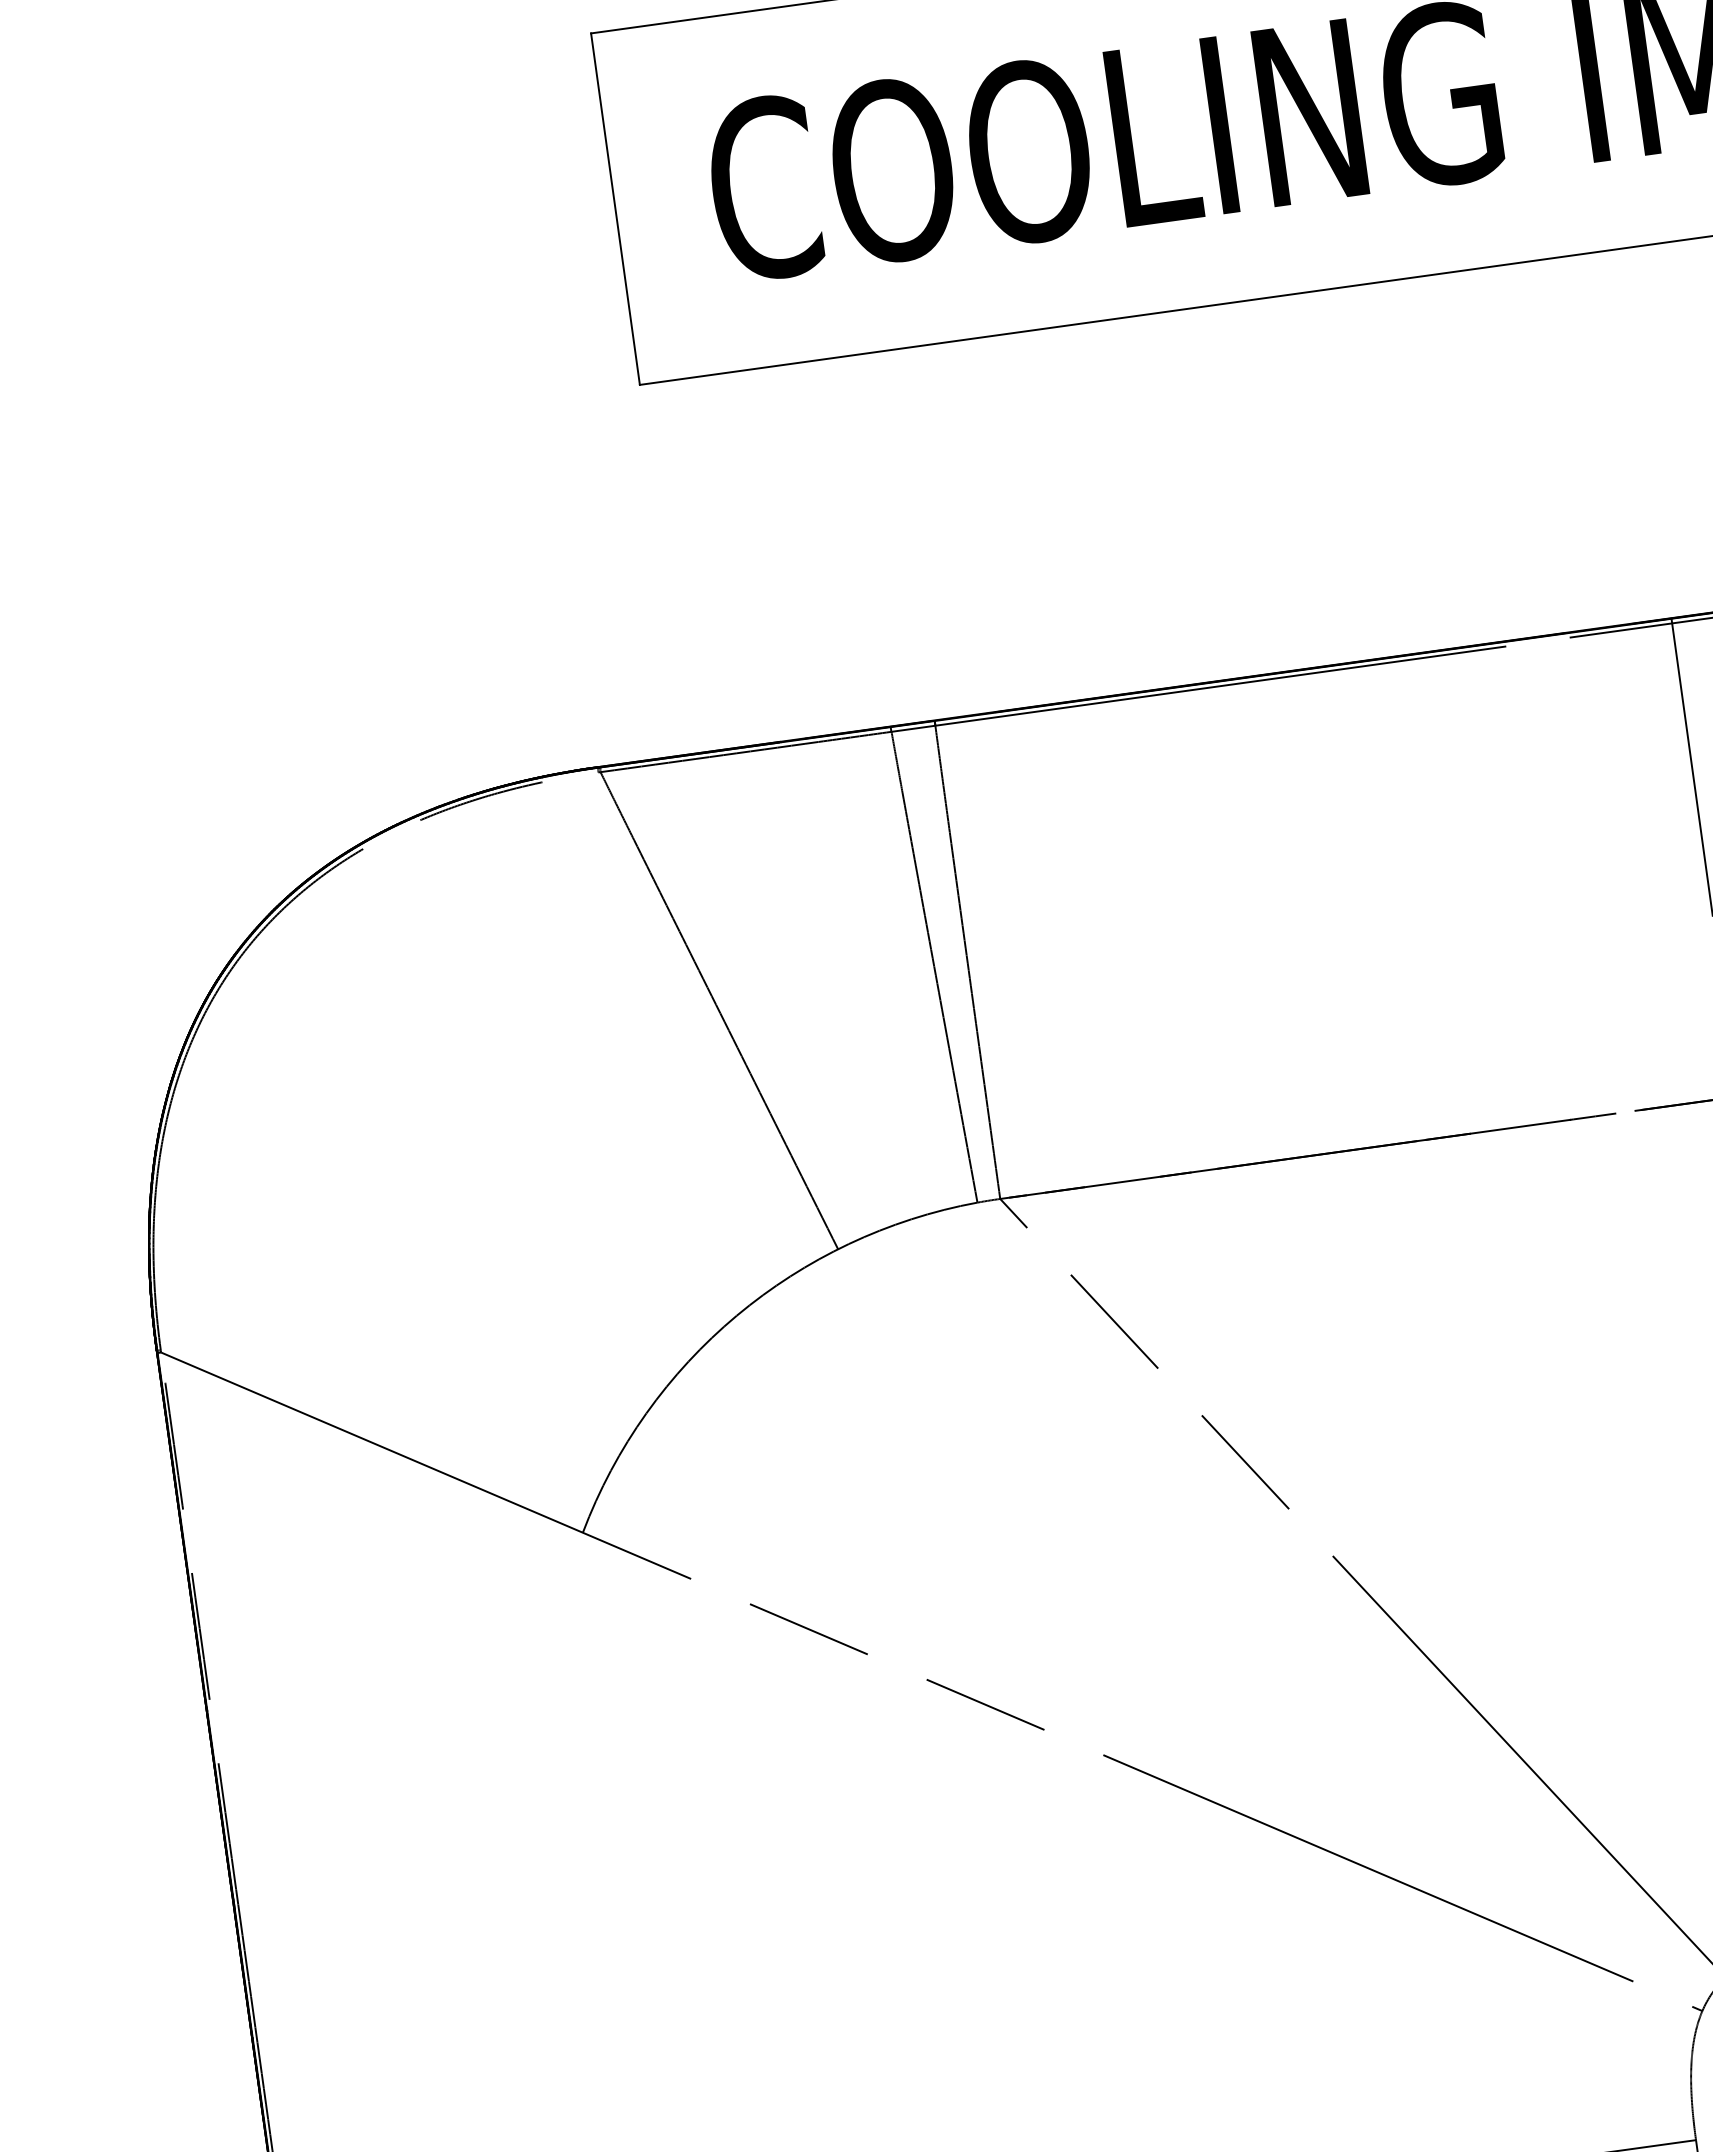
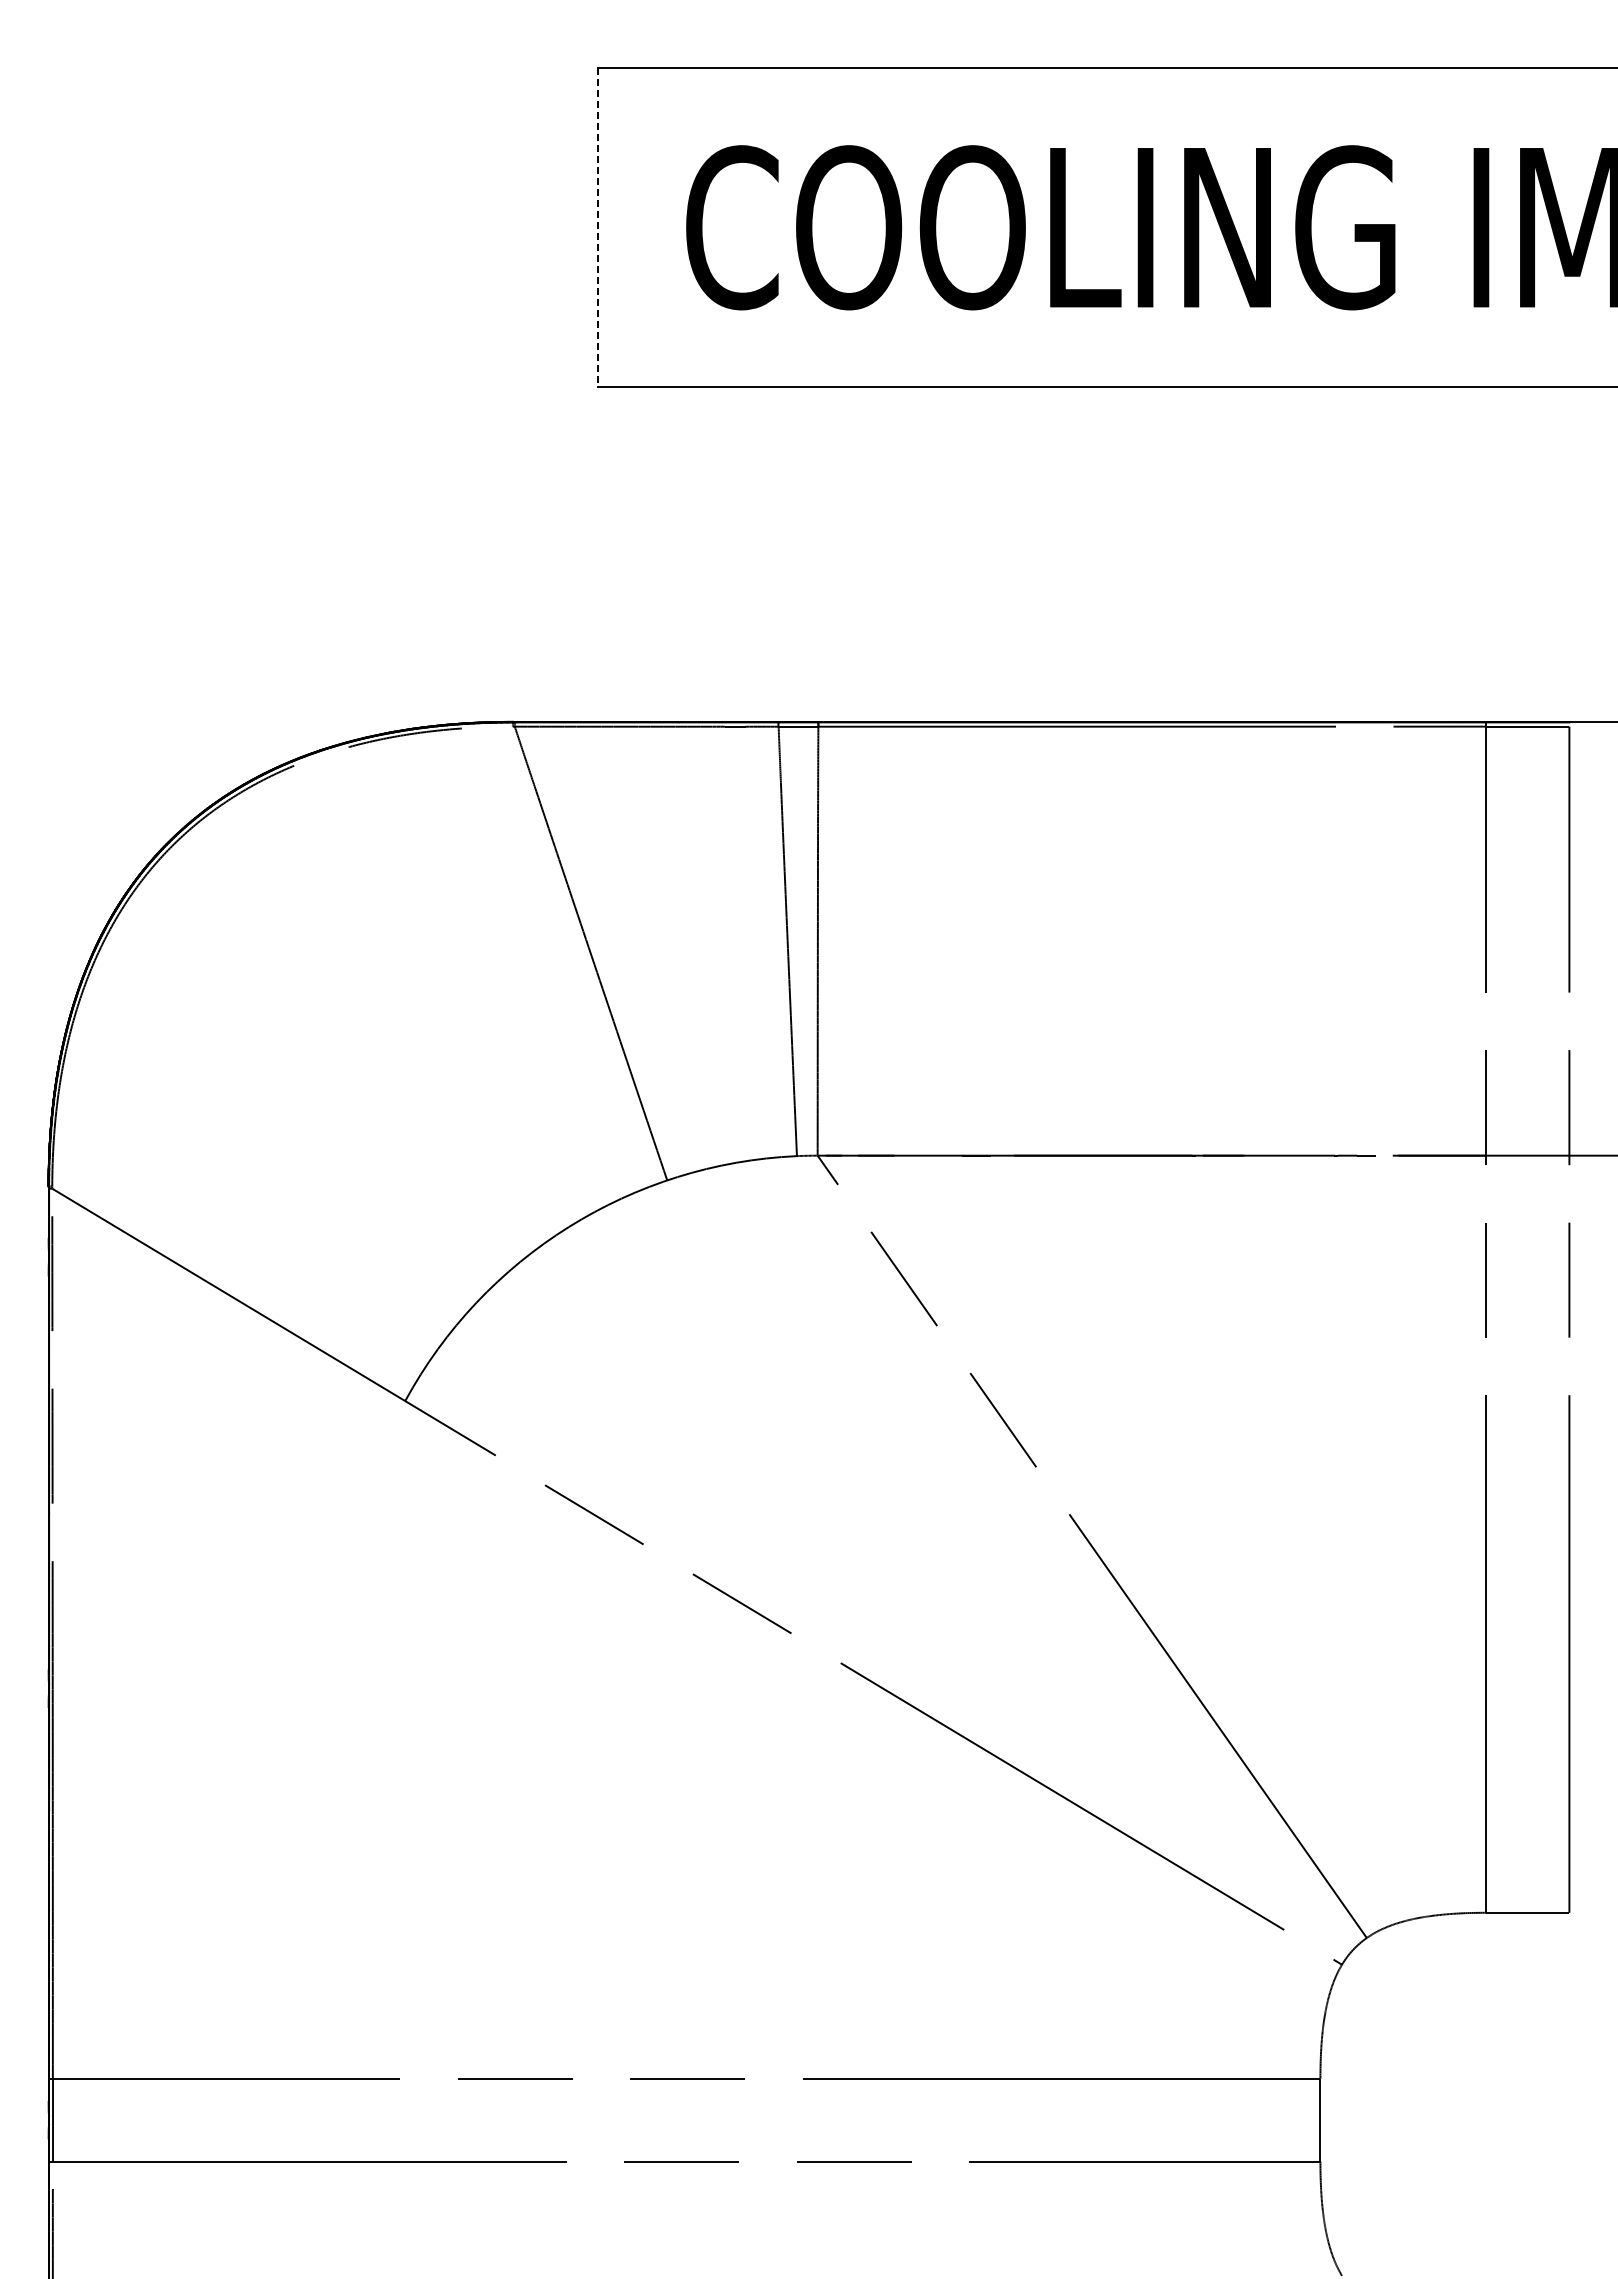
line: (615, 210) -> (597, 228), solid -> dashed

